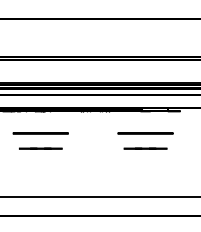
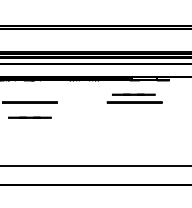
line: (145, 148) -> (133, 94), moved

